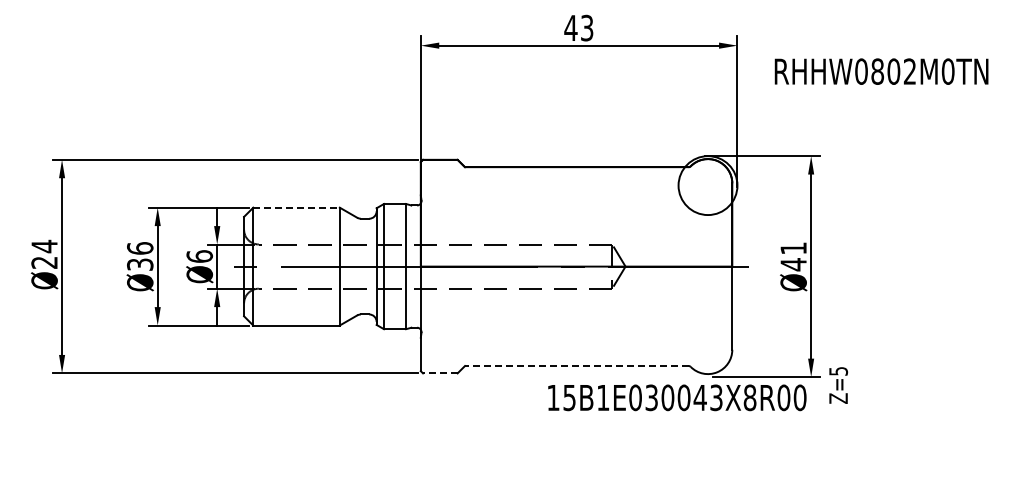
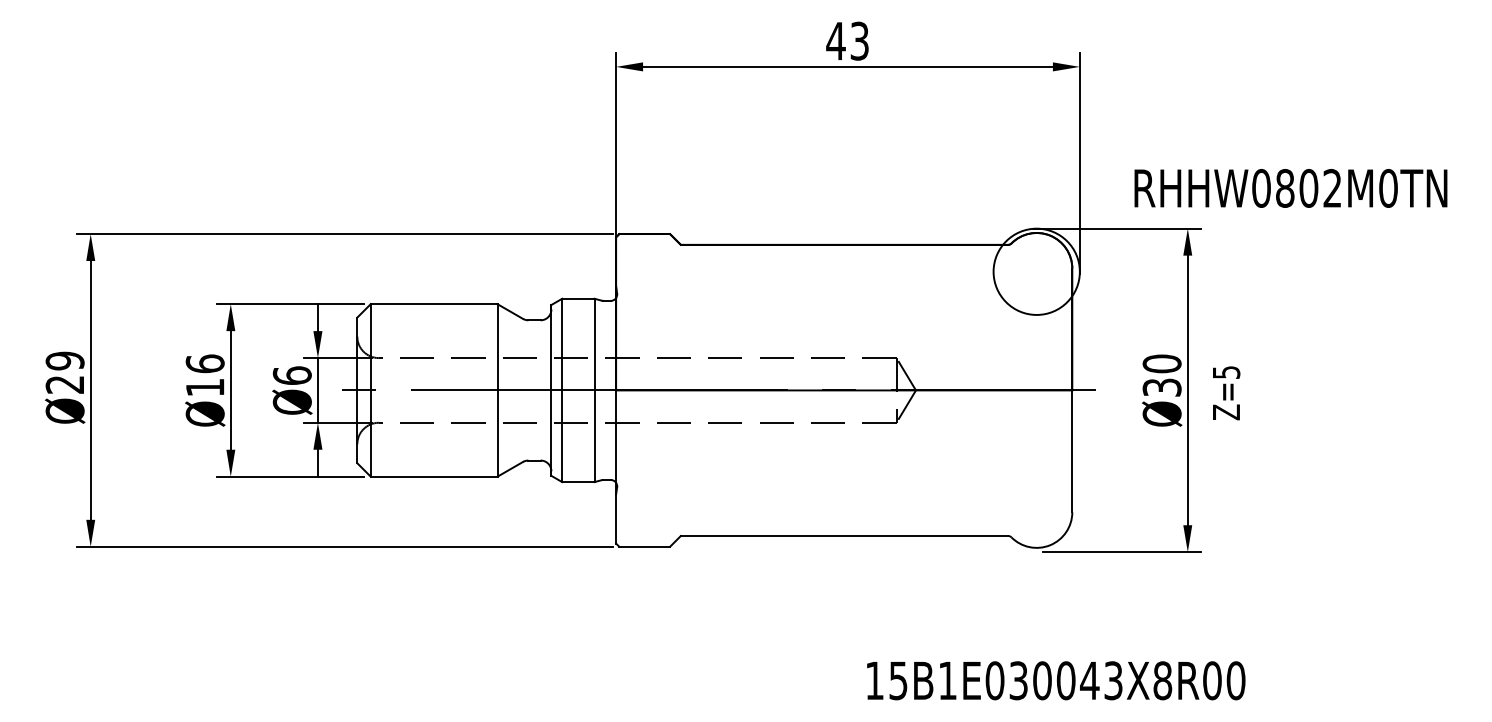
text: (881, 71) -> (1290, 188), moved
line: (297, 207) -> (435, 303), dashed -> solid
text: (44, 246) -> (65, 361), Ø24 -> Ø29
text: (793, 256) -> (1161, 375), Ø41 -> Ø30
text: (140, 264) -> (205, 387), Ø36 -> Ø16
line: (576, 366) -> (844, 536), dashed -> solid
line: (439, 373) -> (643, 546), dashed -> solid
text: (838, 385) -> (1226, 393), moved
text: (677, 397) -> (1056, 680), moved

